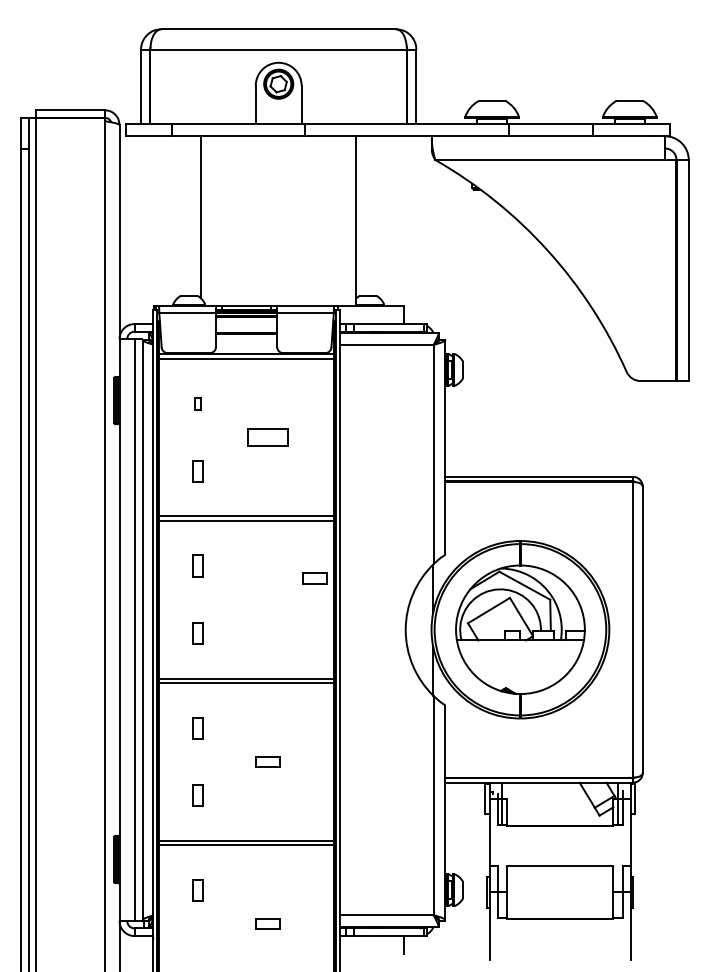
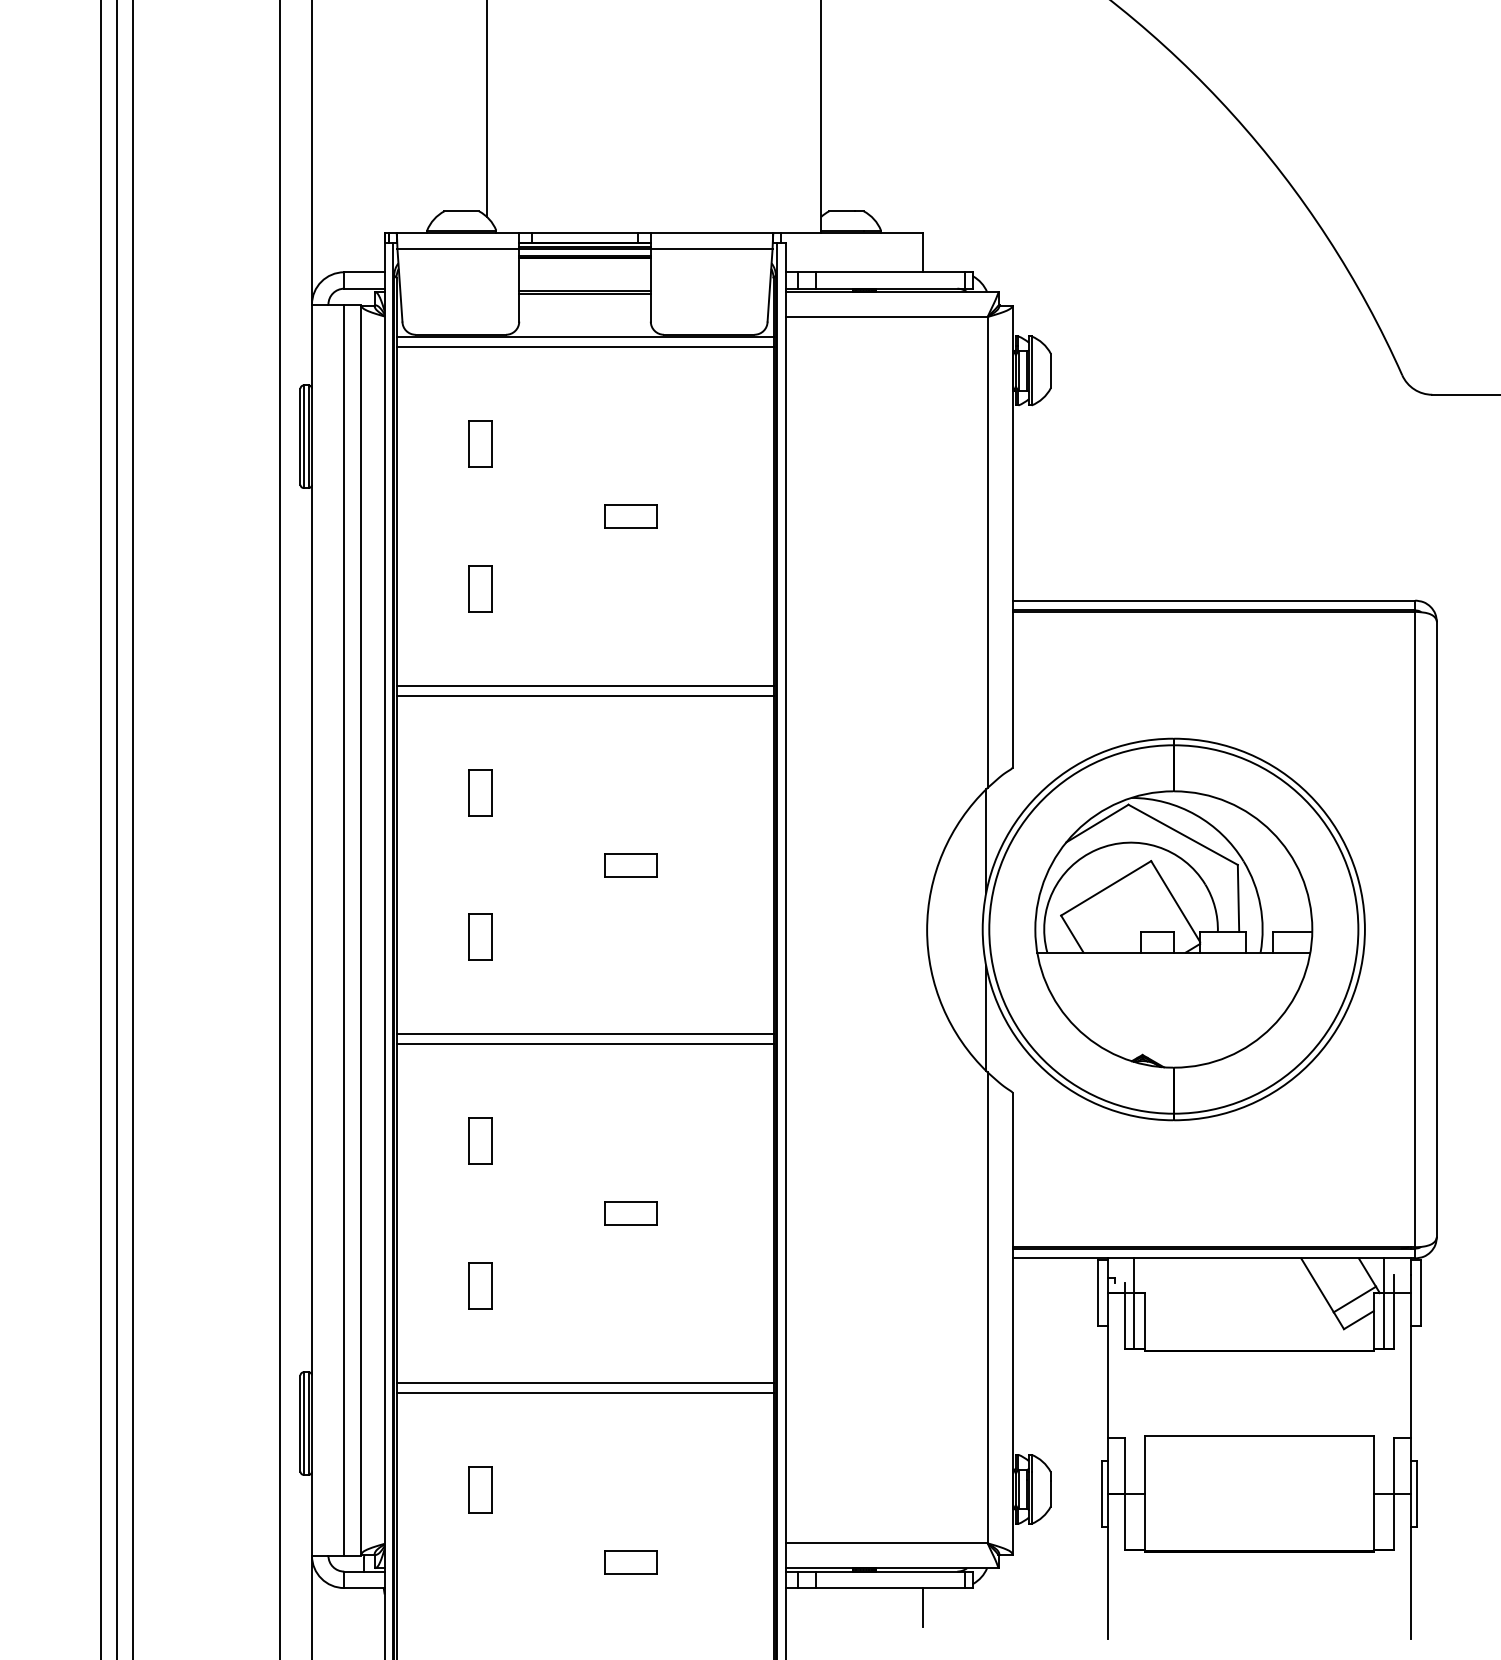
part: (197, 403) -> (479, 443), size x1.67
part: (267, 437) -> (629, 516), size x0.62
part: (314, 578) -> (629, 864), moved

